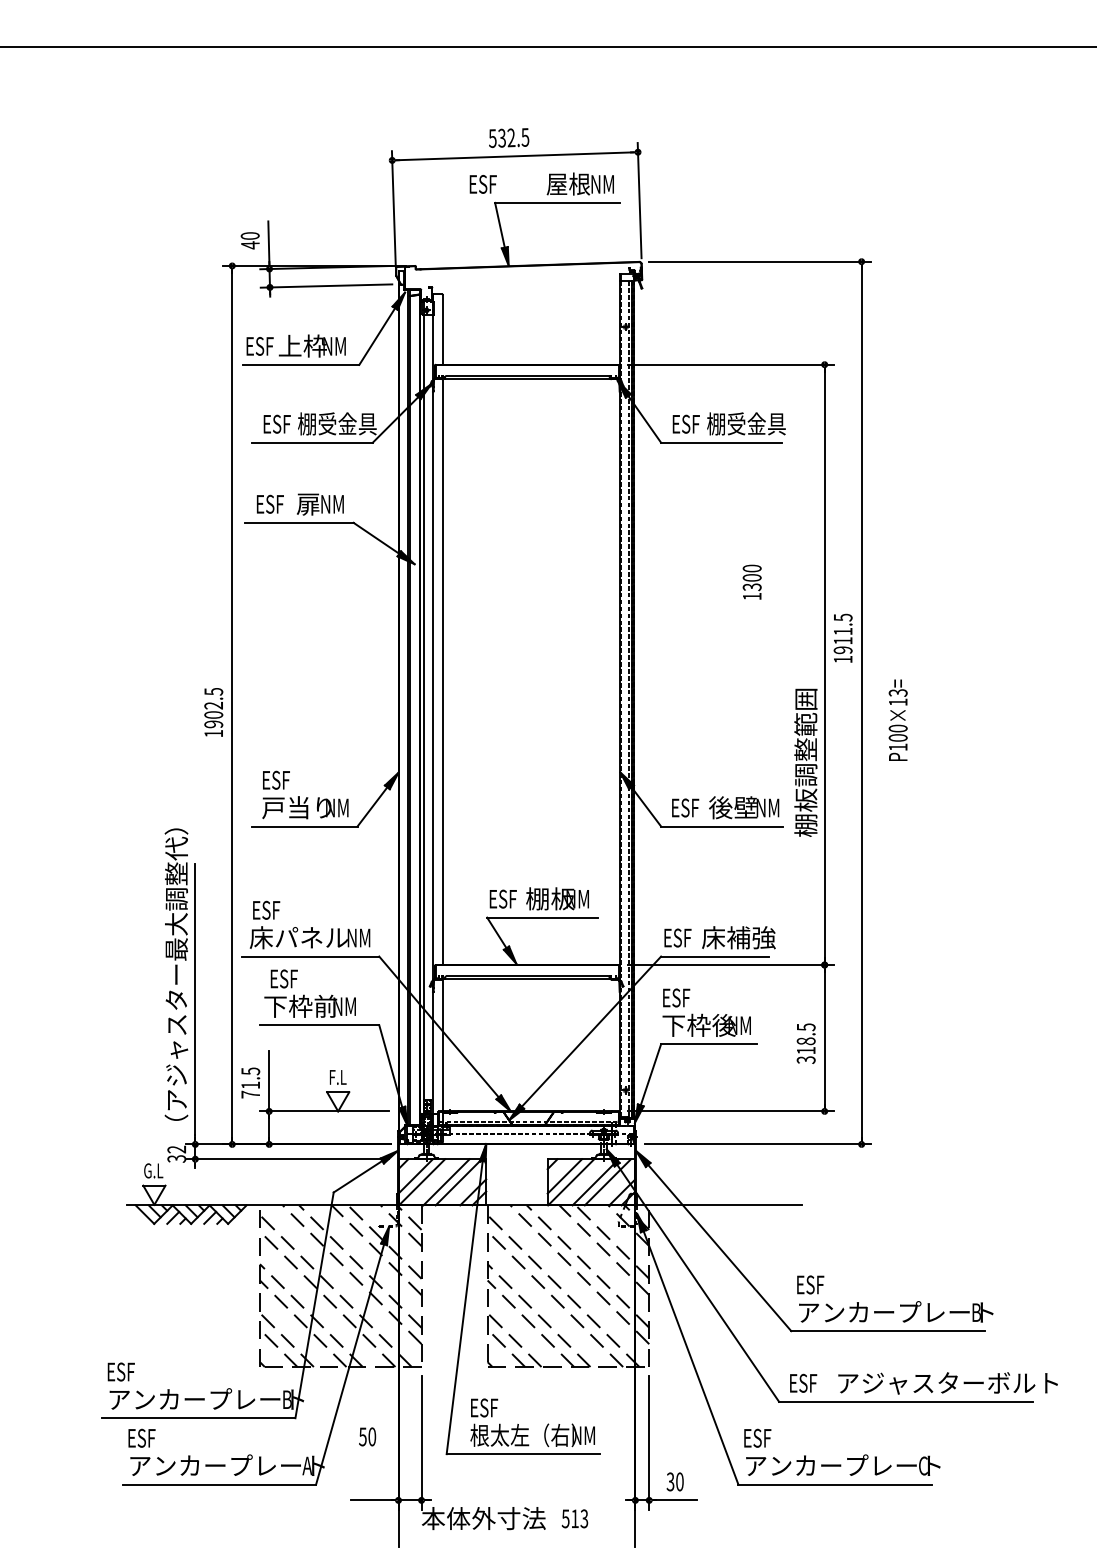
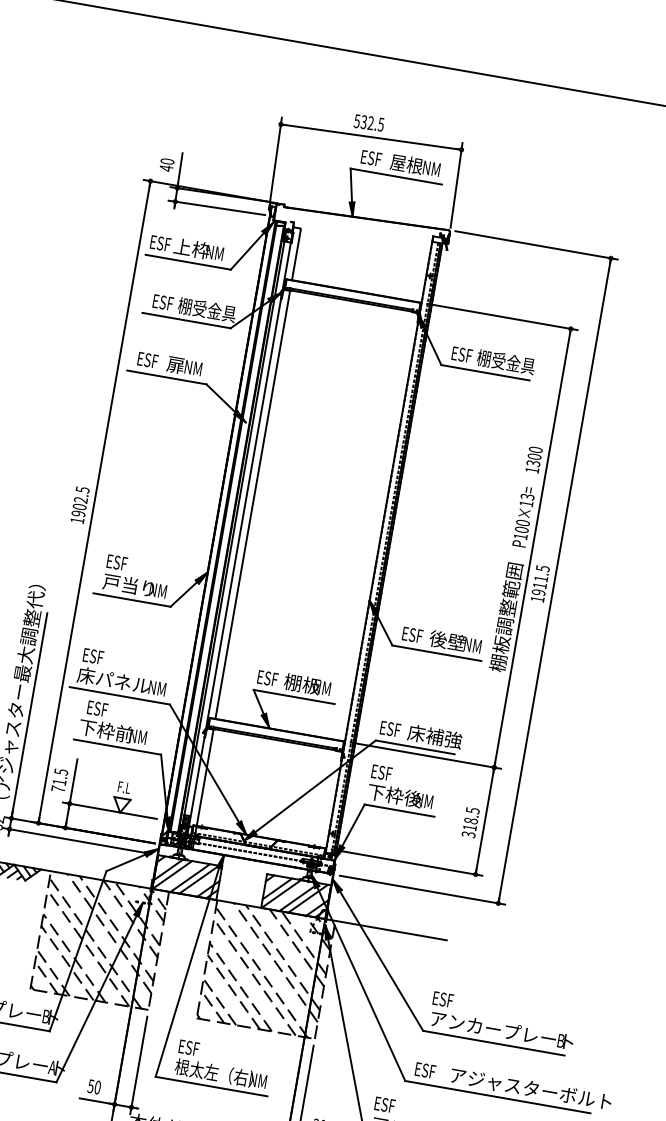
text: (482, 184) -> (370, 158), moved
text: (751, 581) -> (533, 459), moved
text: (842, 637) -> (539, 583), moved
text: (897, 719) -> (523, 516), moved
text: (367, 1436) -> (94, 1086), moved

